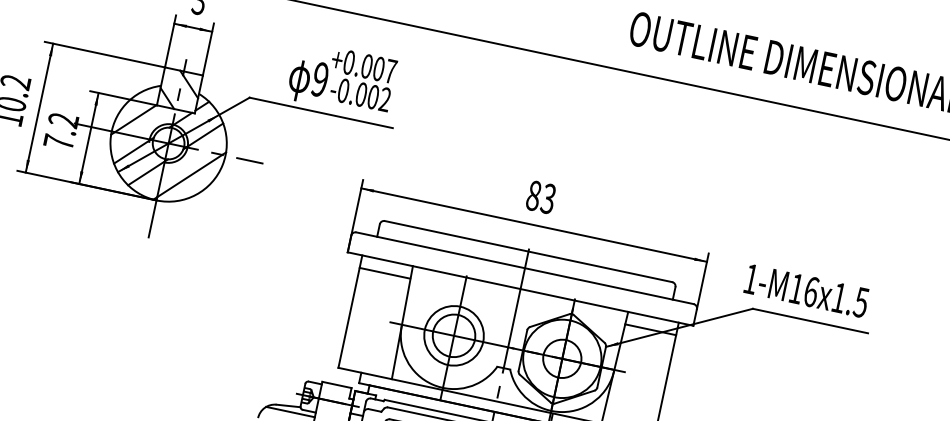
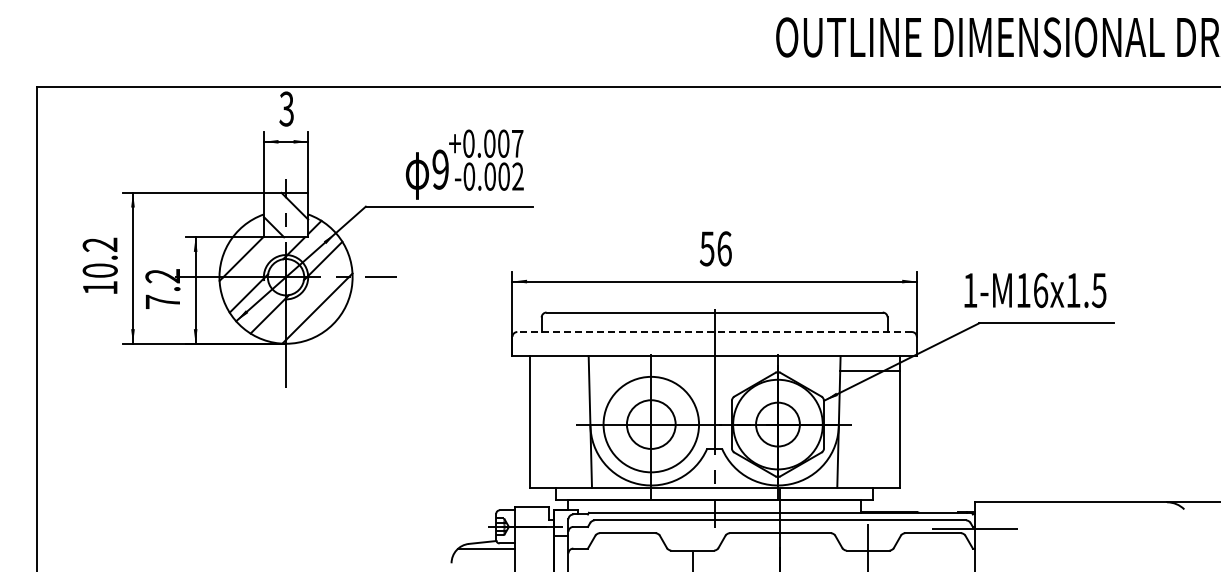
text: (540, 196) -> (715, 248), 83 -> 56
line: (524, 268) -> (714, 332), solid -> dashed
line: (384, 273) -> (558, 371), removed
circle: (454, 335) -> (651, 424), size x1.4

